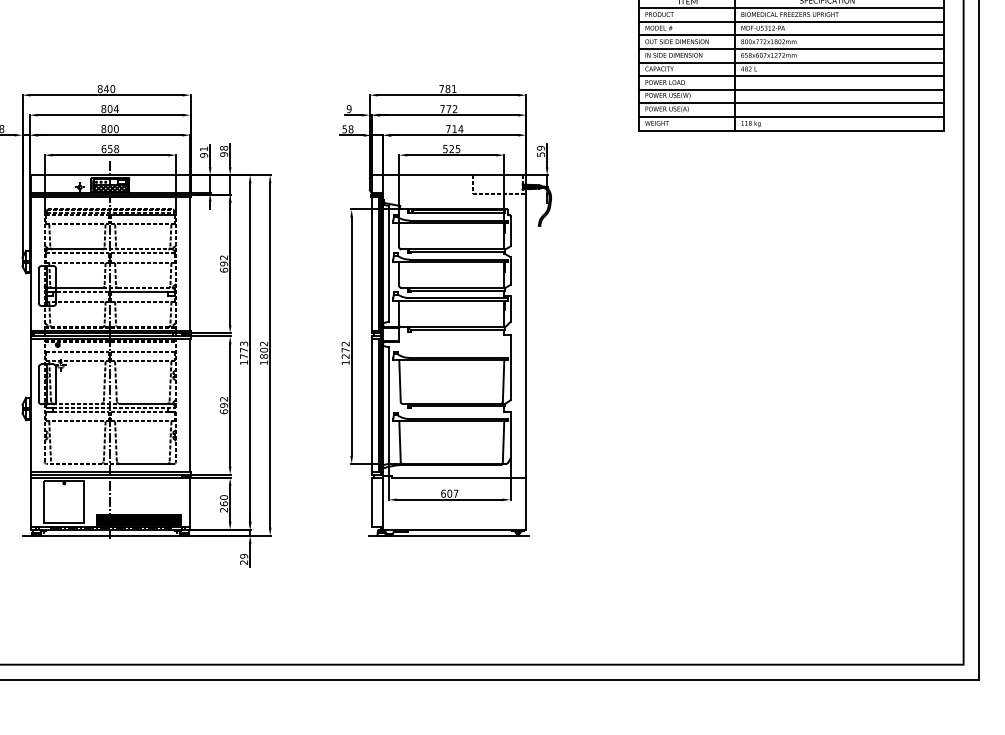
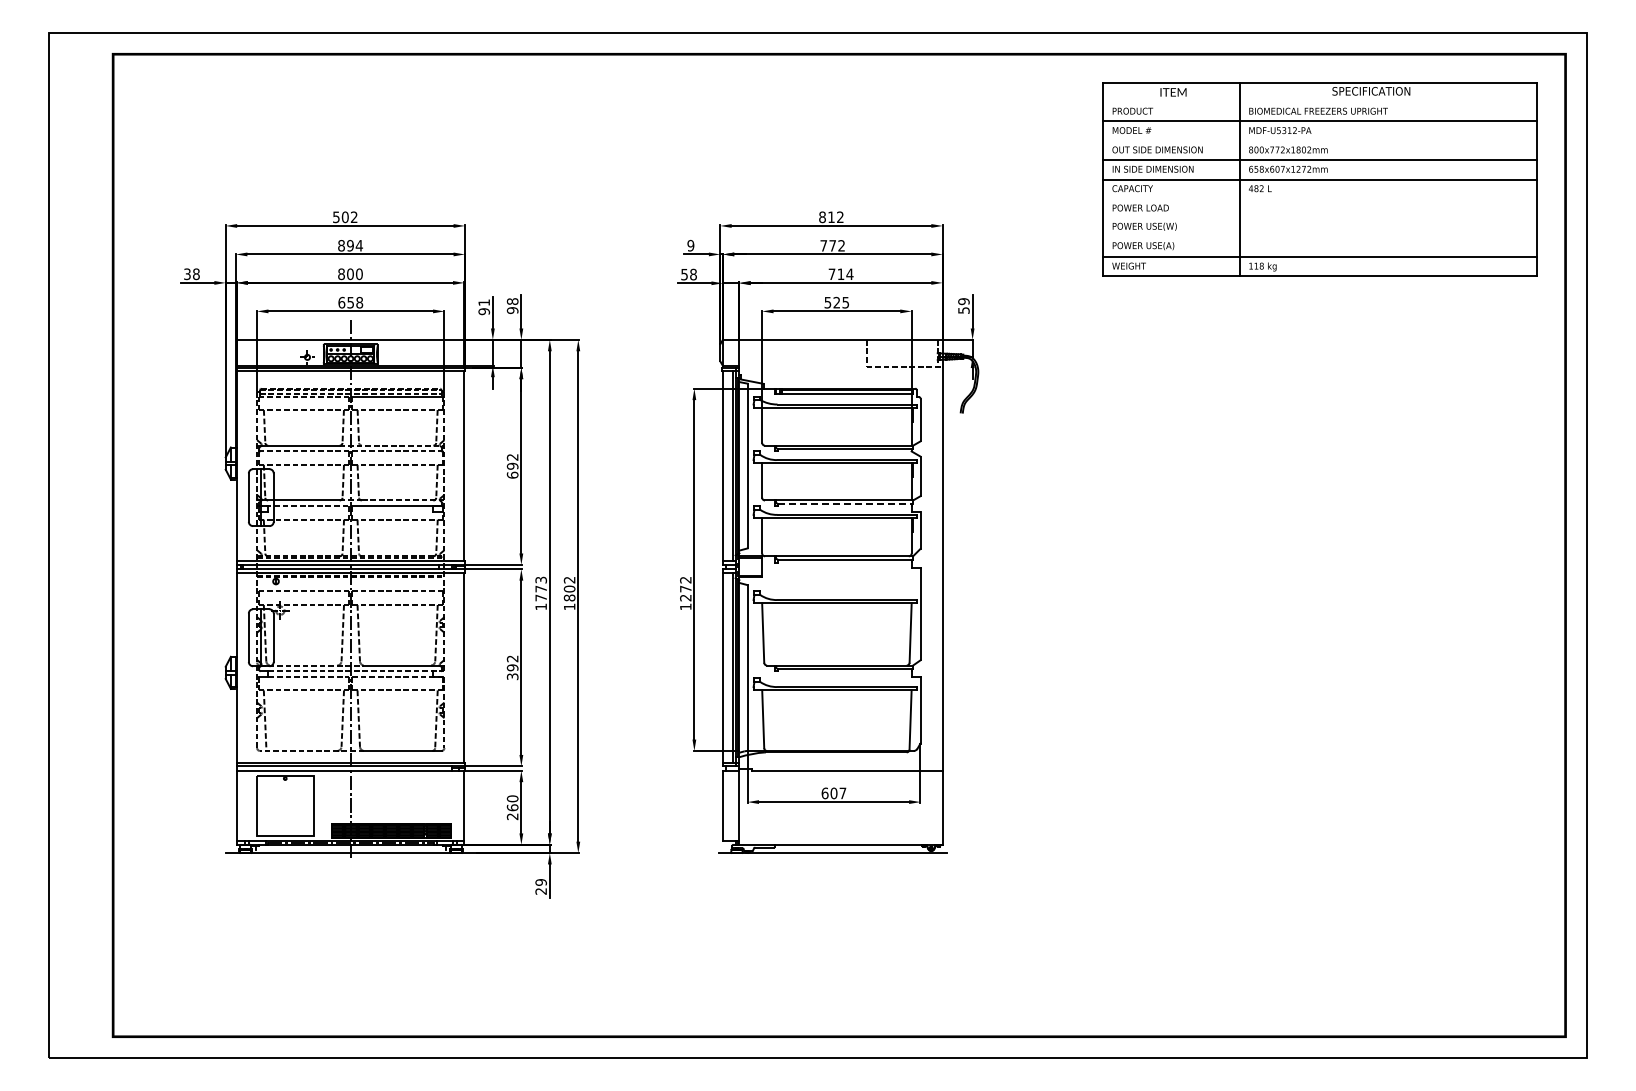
line: (790, 8) -> (1319, 102), removed
line: (790, 35) -> (1319, 140), removed
line: (790, 75) -> (1319, 198), removed
text: (106, 89) -> (345, 217), 840 -> 502
text: (448, 89) -> (831, 217), 781 -> 812
line: (790, 89) -> (1319, 218), removed
line: (790, 103) -> (1319, 237), removed
text: (110, 108) -> (350, 245), 804 -> 894
line: (458, 290) -> (846, 504), solid -> dashed
text: (223, 411) -> (512, 676), 692 -> 392

